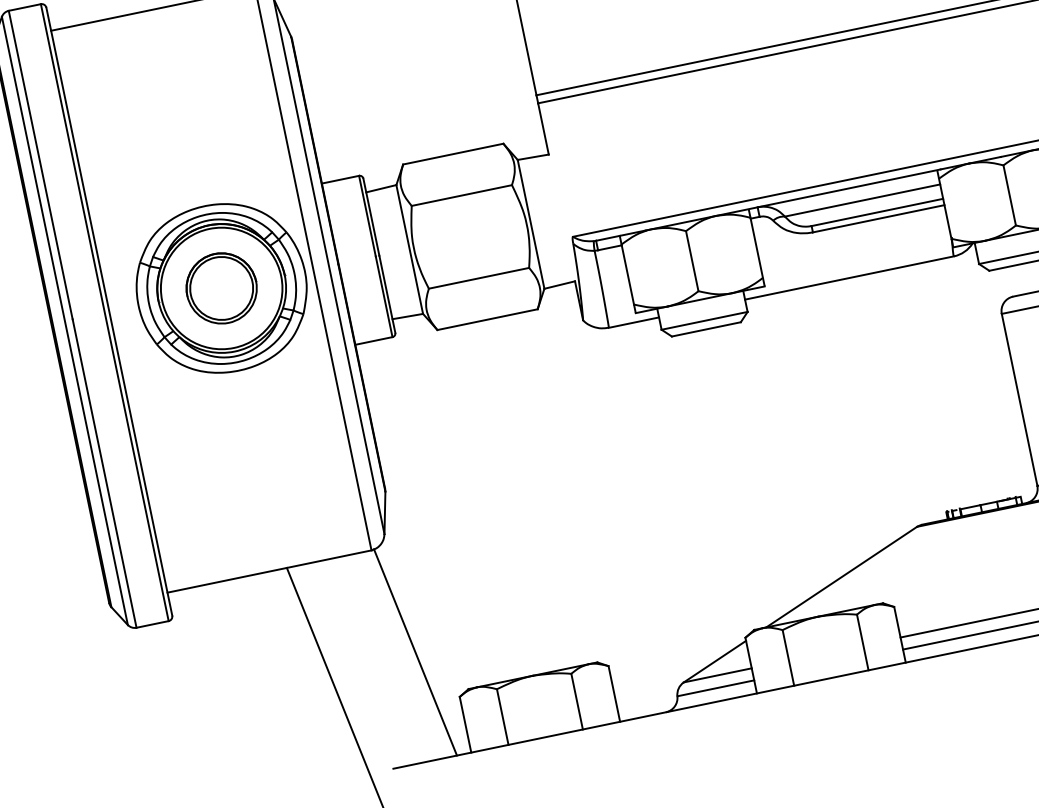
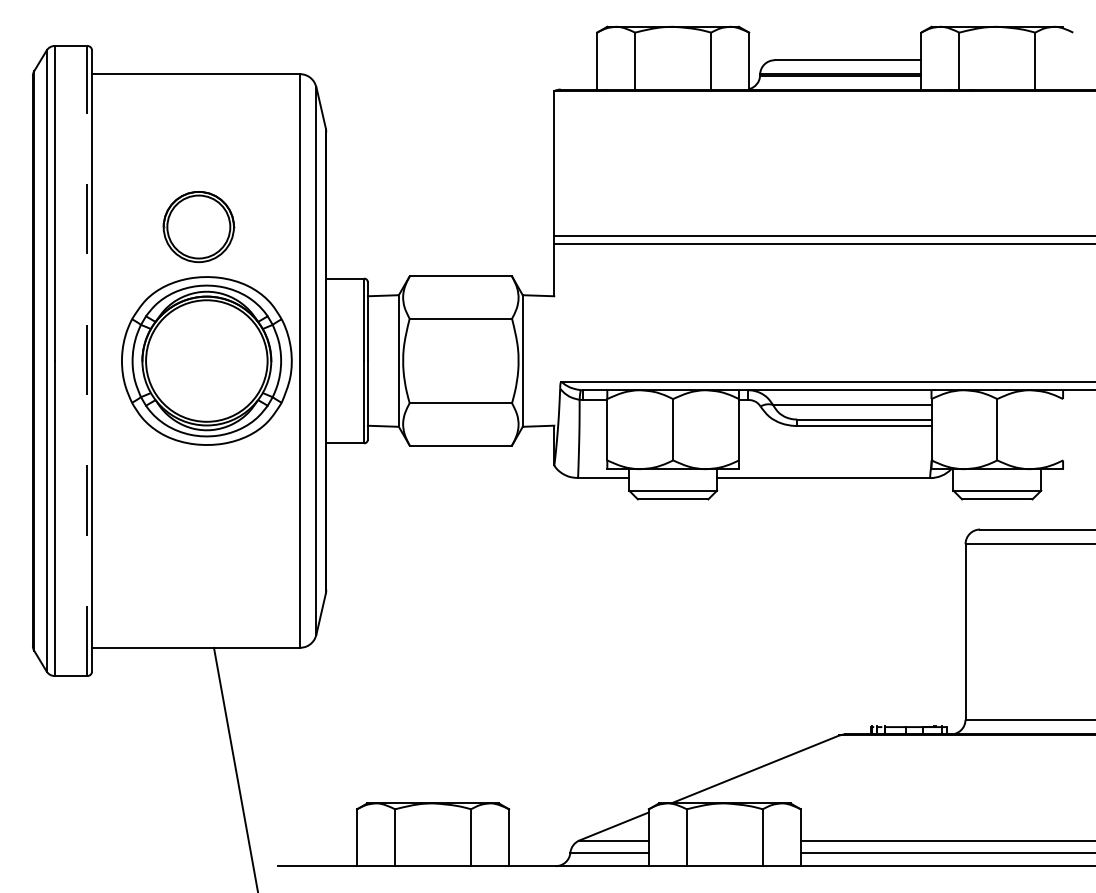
part: (221, 288) -> (198, 227), moved
line: (104, 312) -> (87, 360), solid -> dashed
line: (415, 652) -> (322, 756), removed

